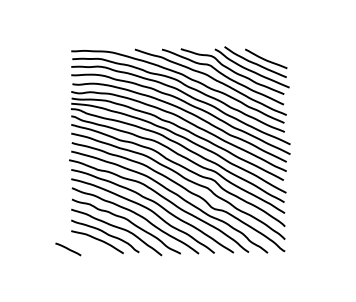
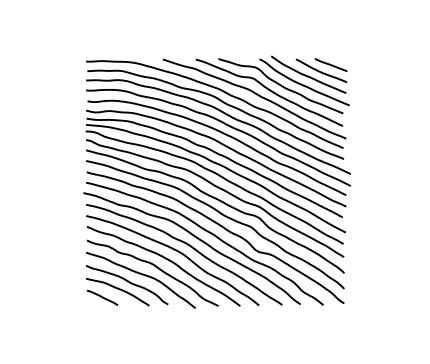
line: (273, 53) -> (330, 64), added
line: (68, 249) -> (102, 297), moved

